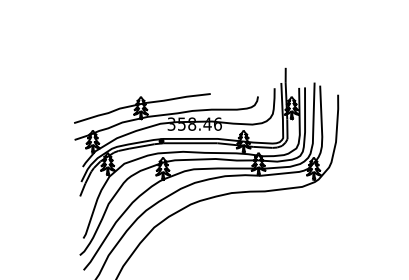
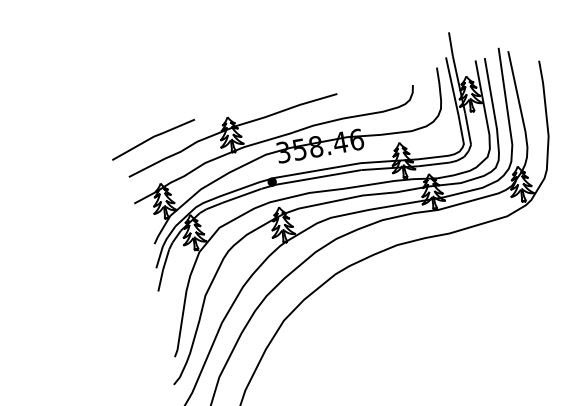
line: (92, 102) -> (152, 139), added

